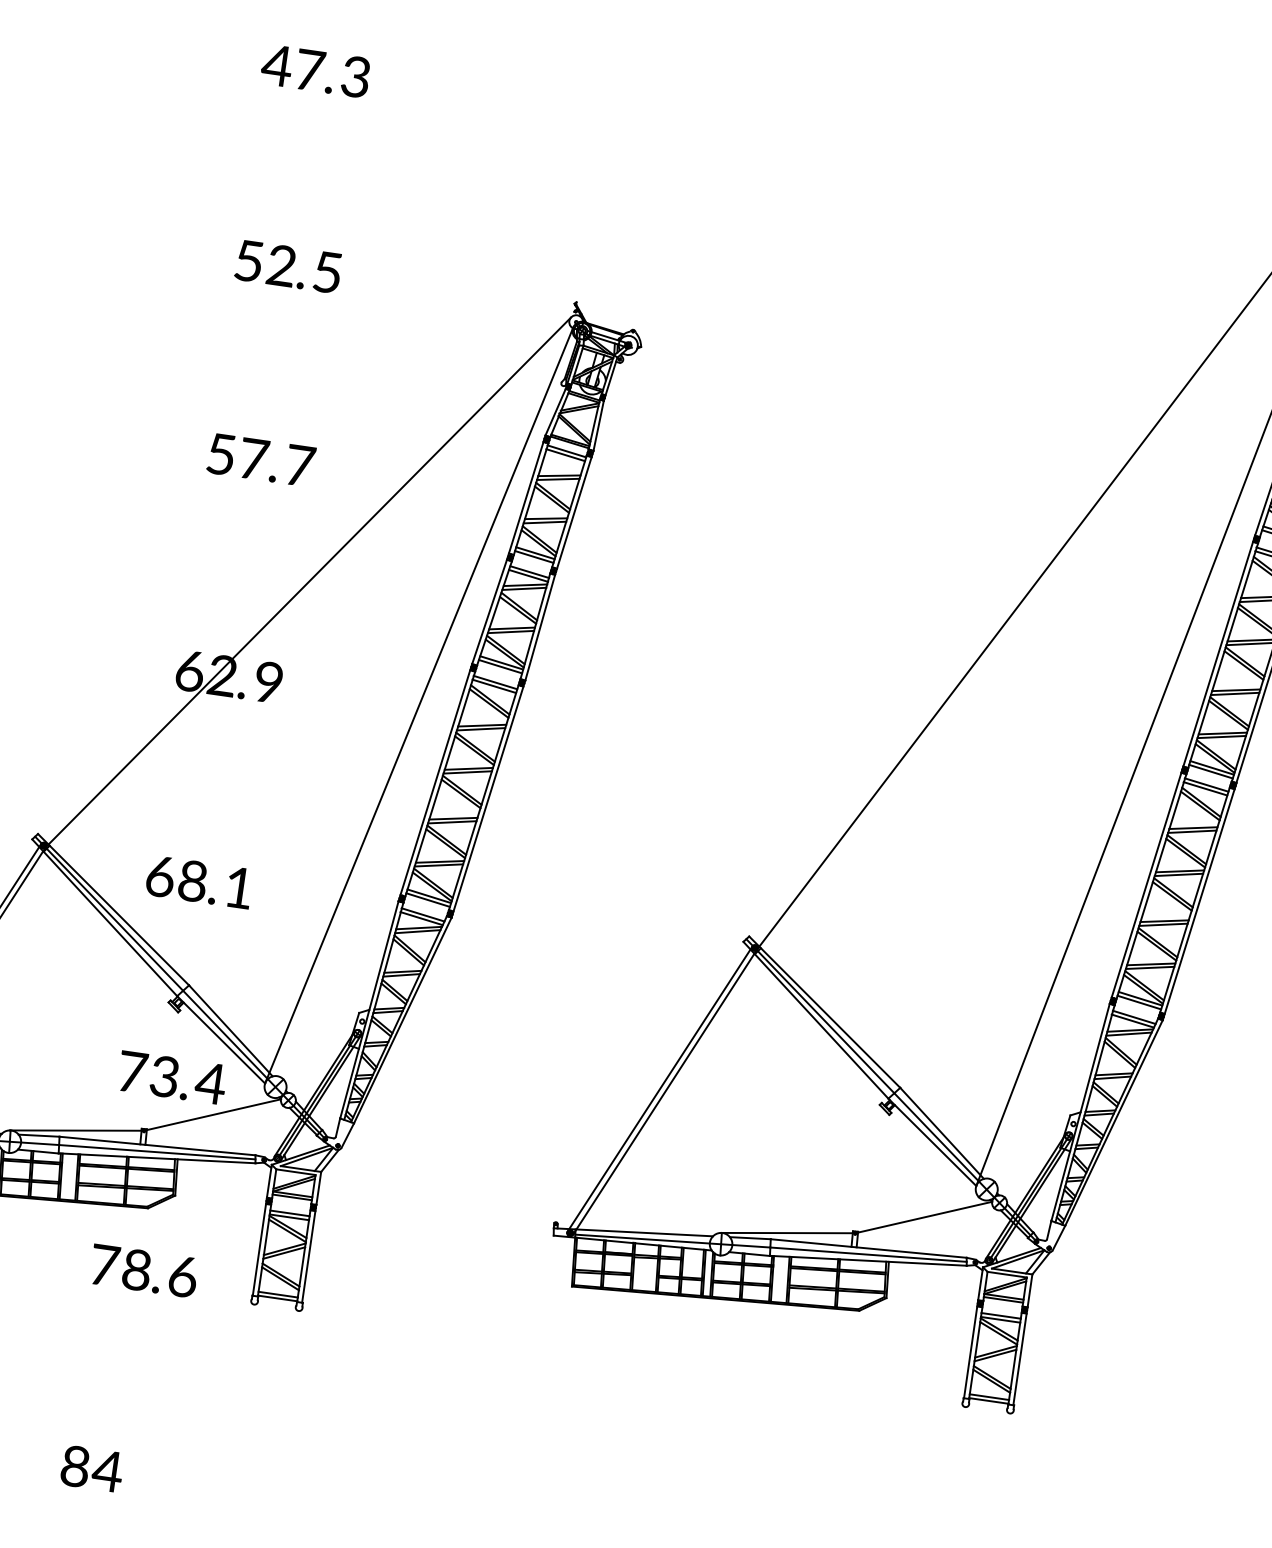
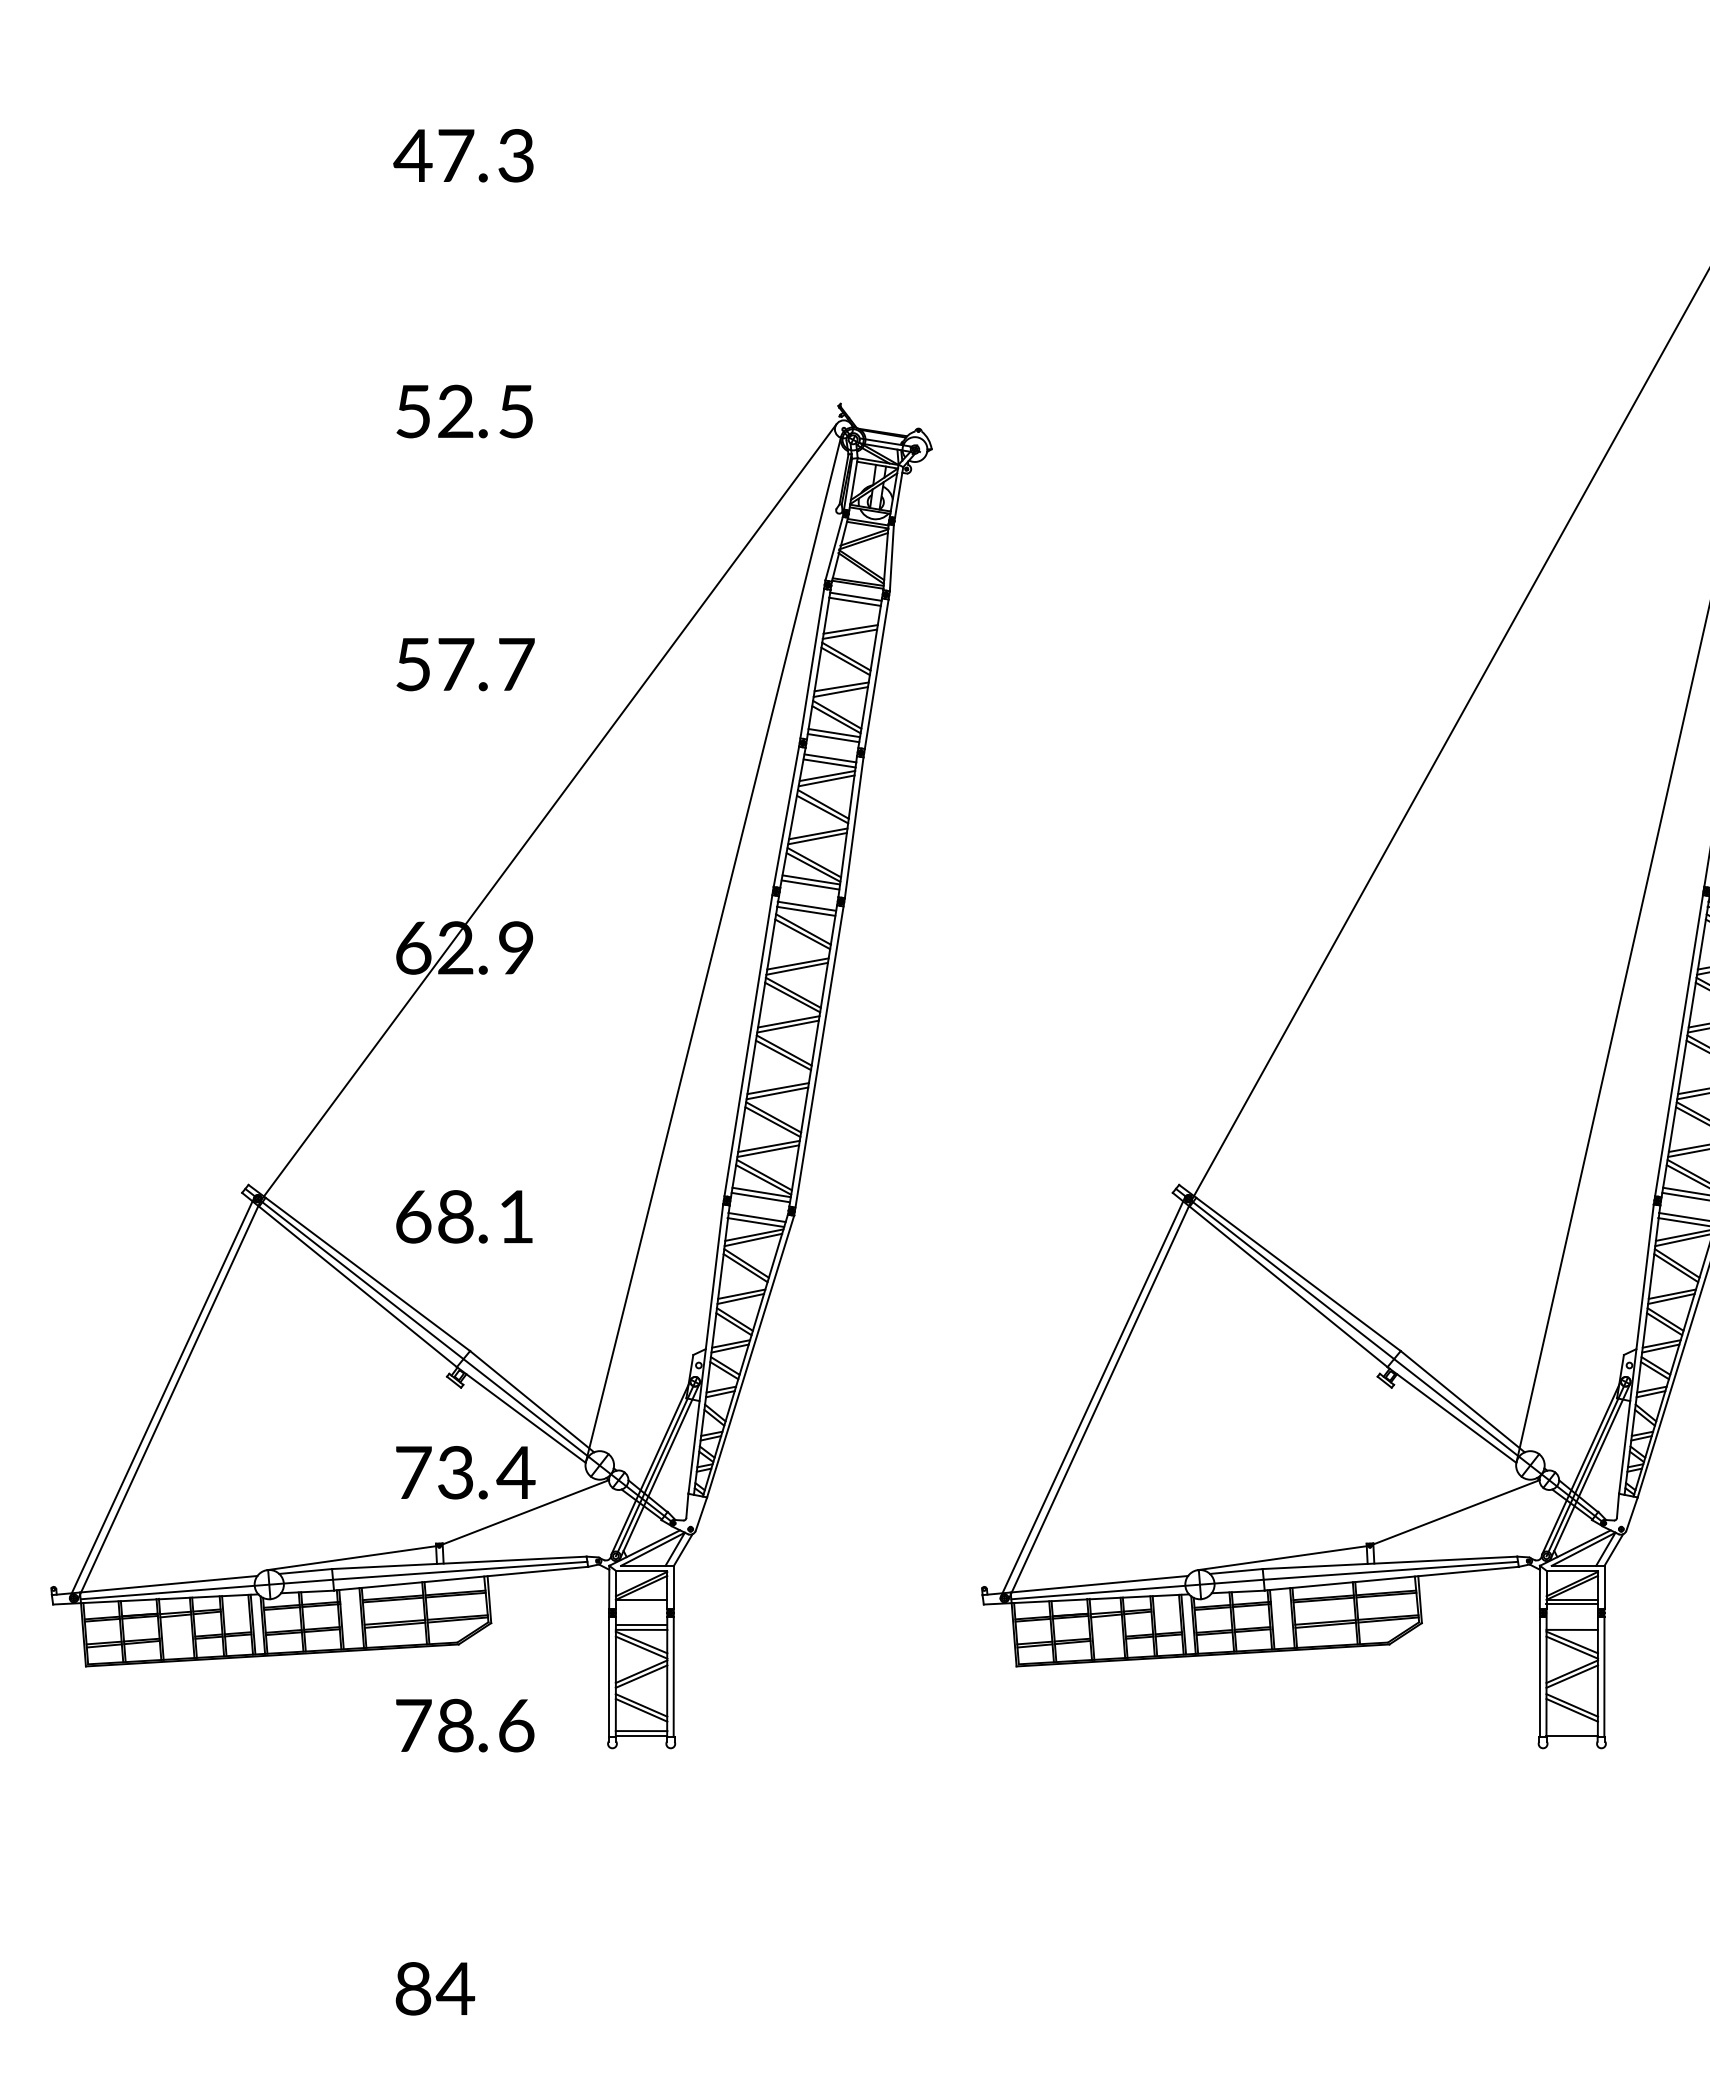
line: (292, 1197) -> (641, 1603), removed
line: (1001, 1315) -> (1572, 1624), removed
line: (989, 1397) -> (1572, 1731), removed

